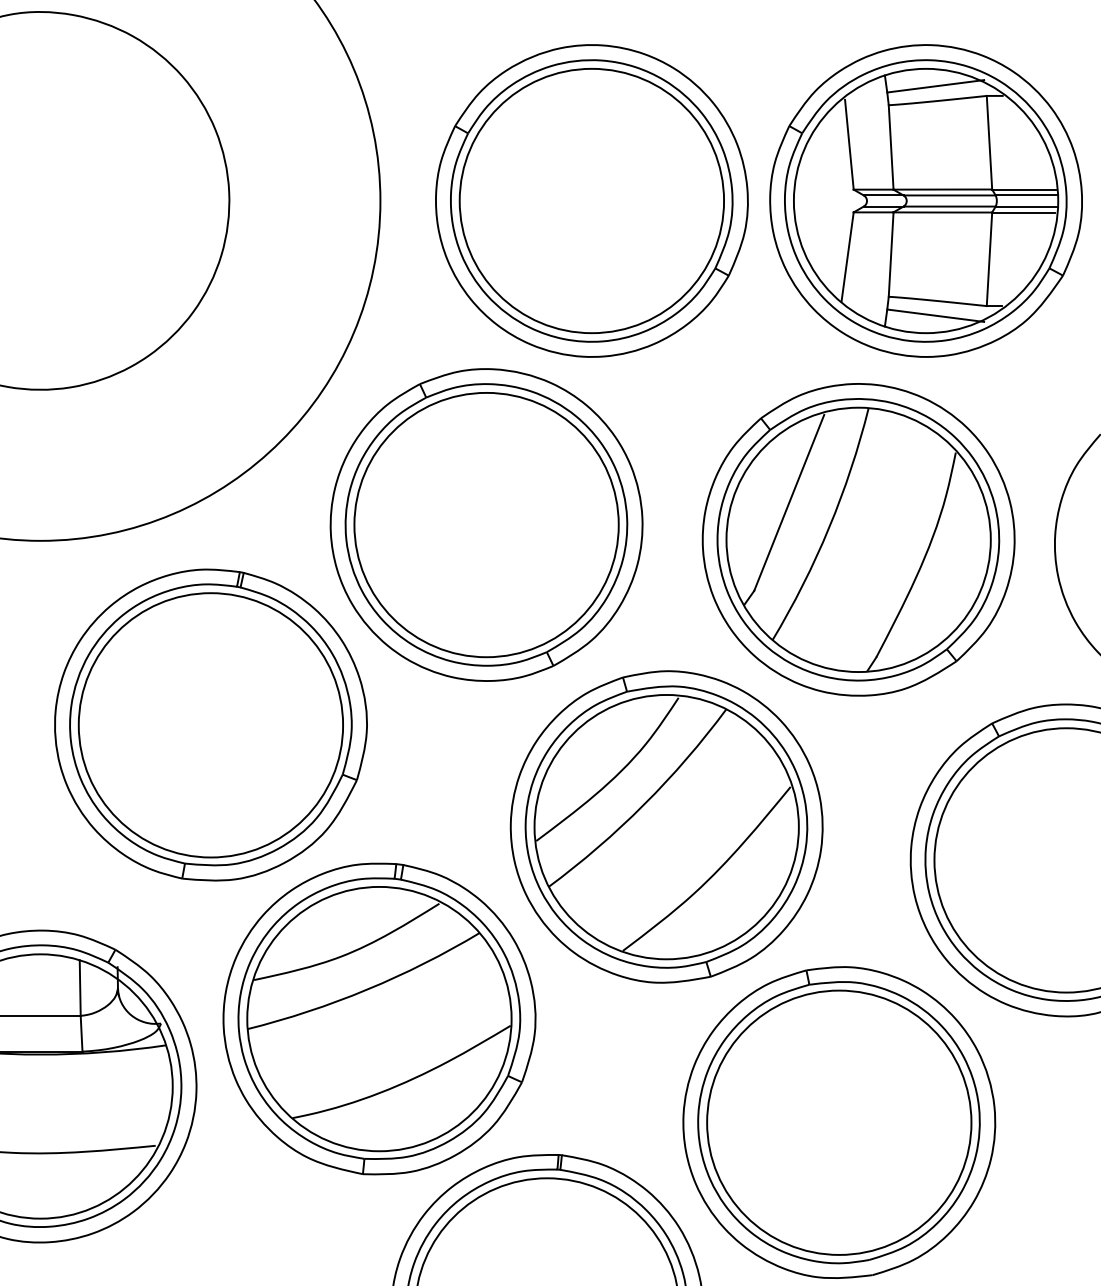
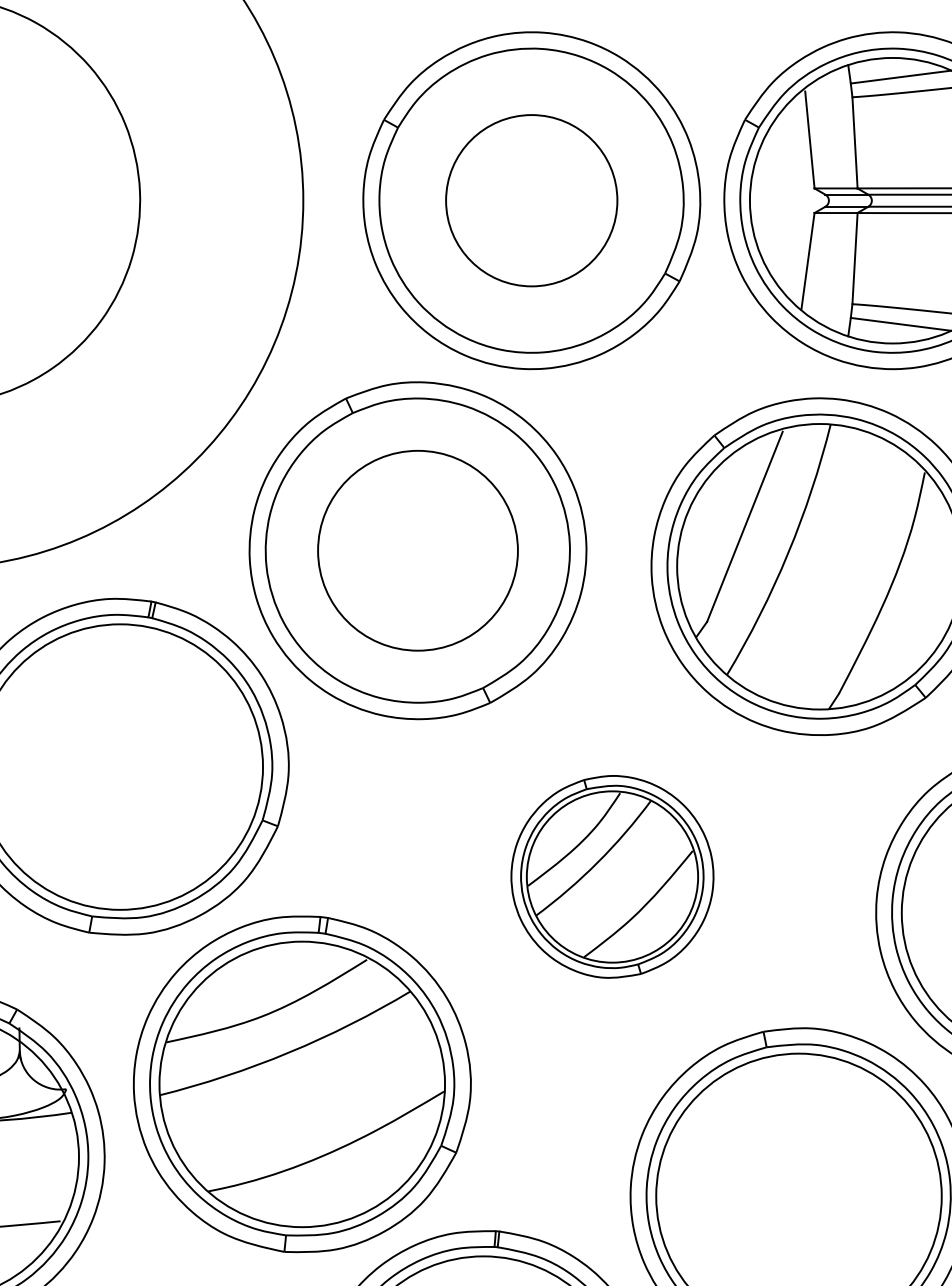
circle: (591, 200) -> (531, 200), size x0.6
circle: (486, 524) -> (417, 550), size x0.7
part: (666, 826) -> (612, 876), size x0.6

